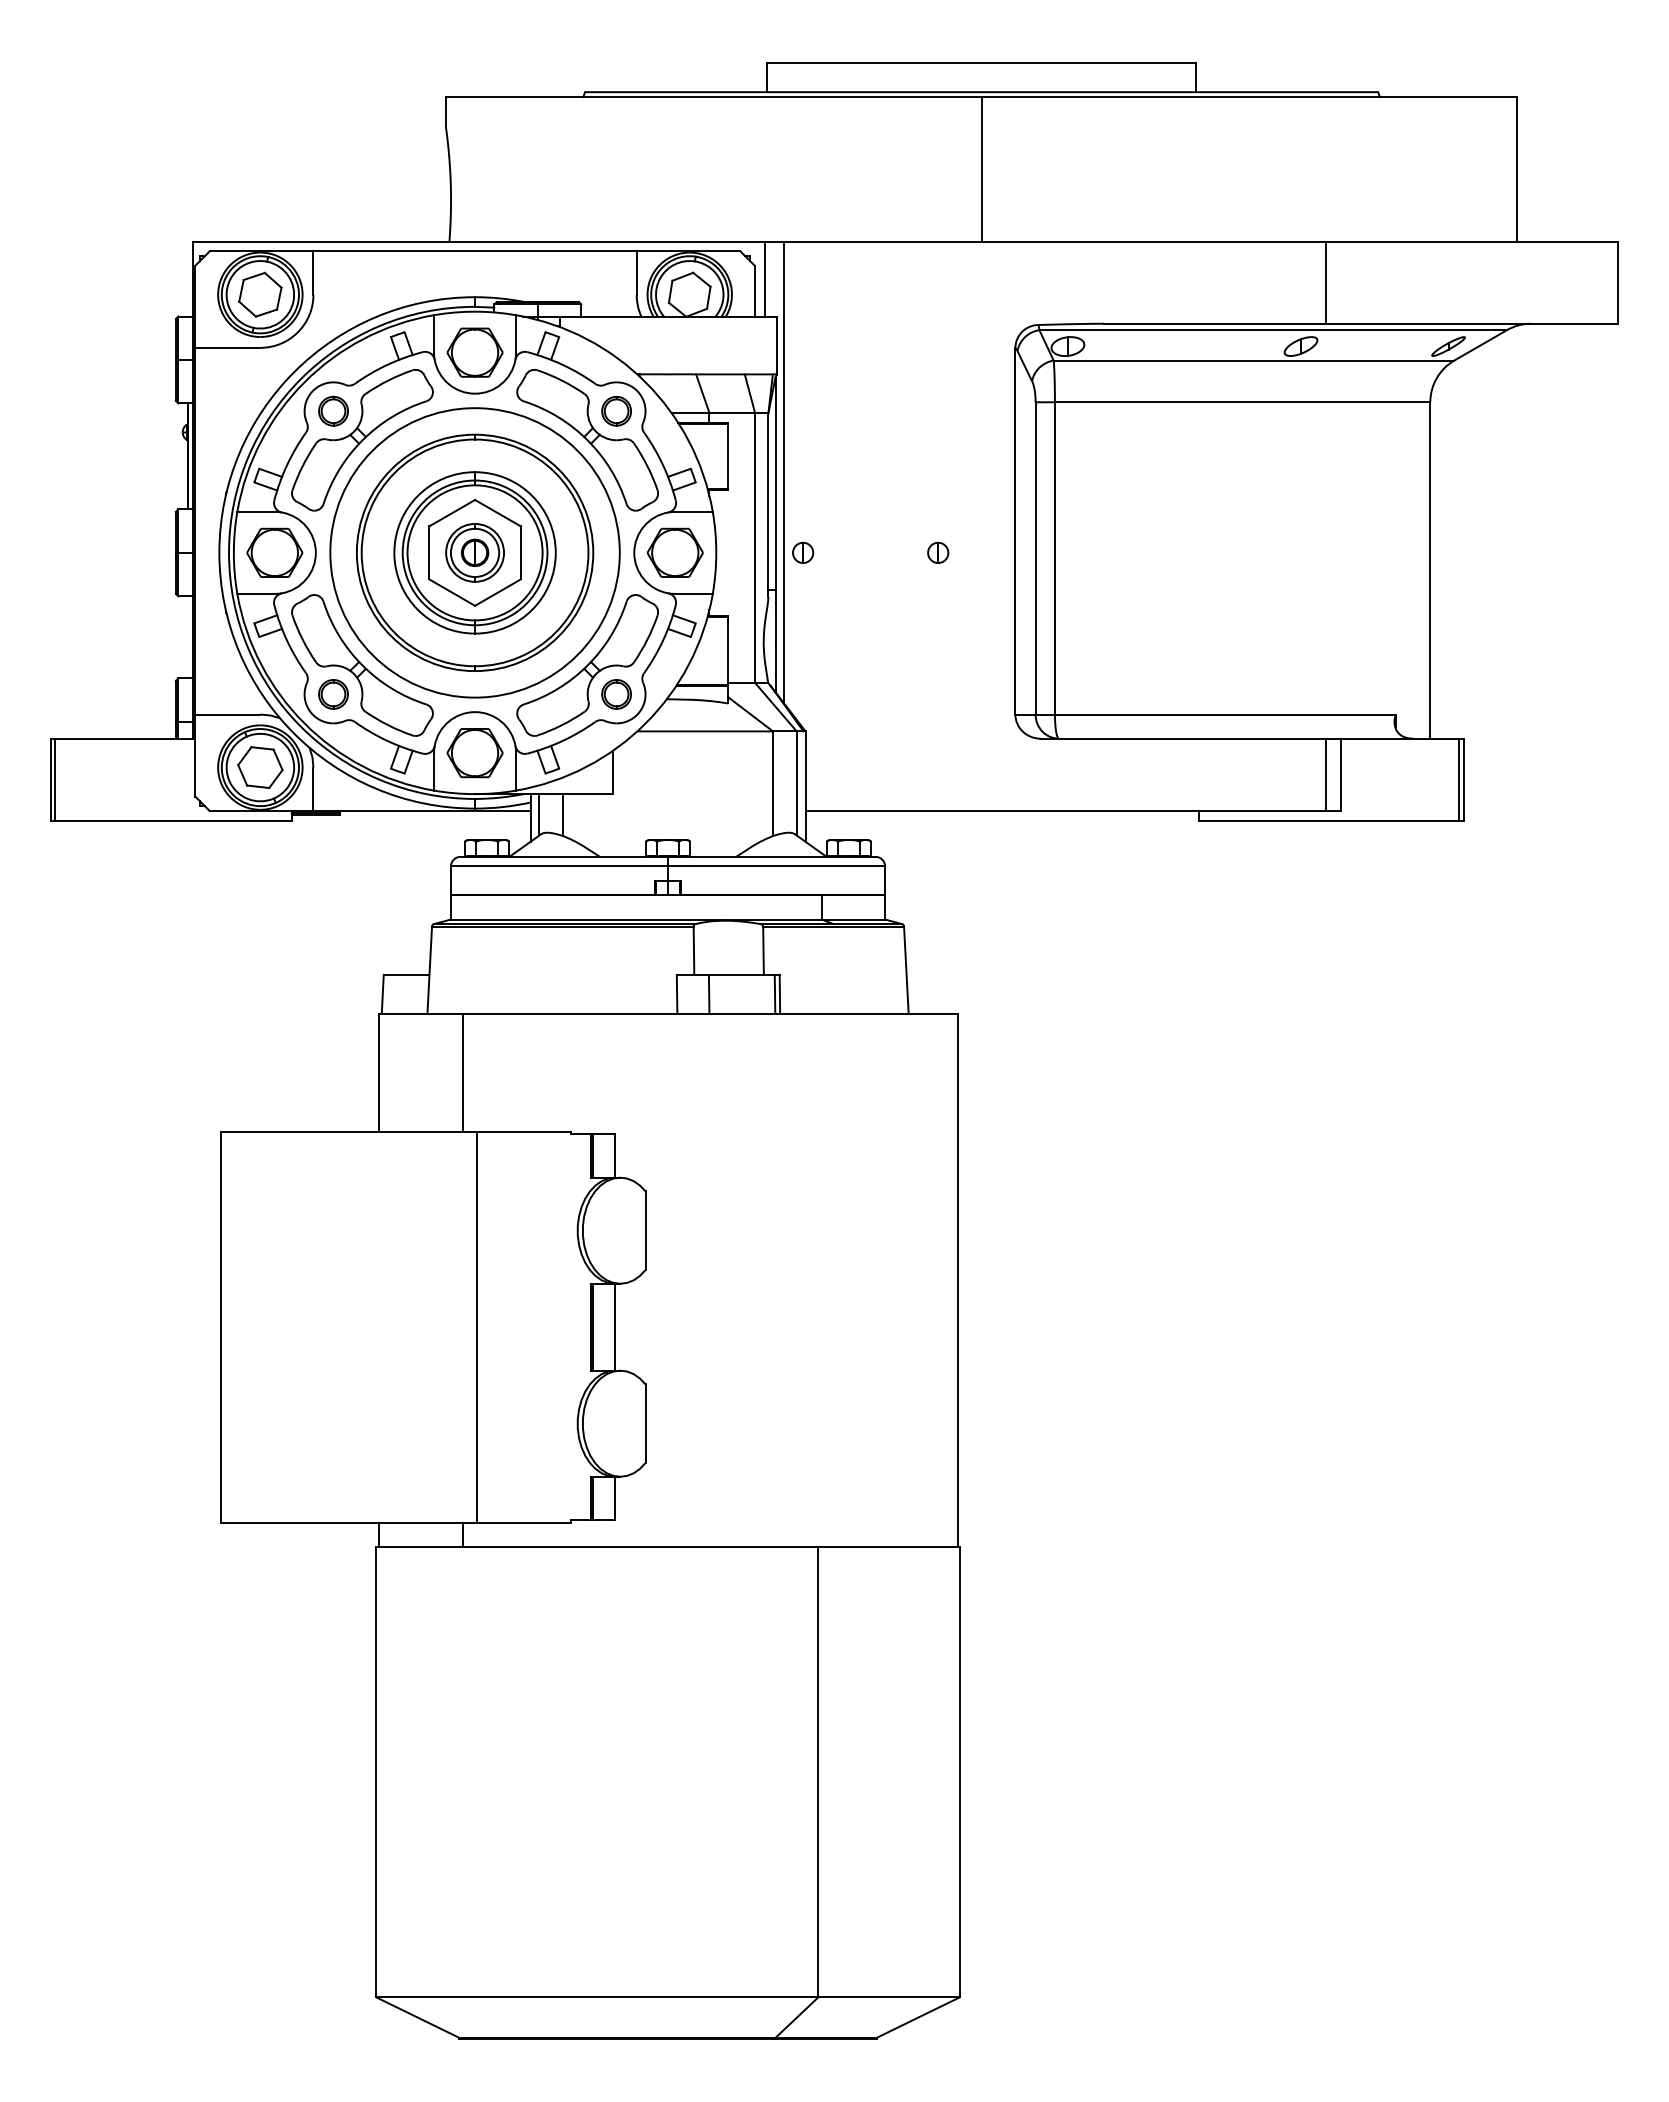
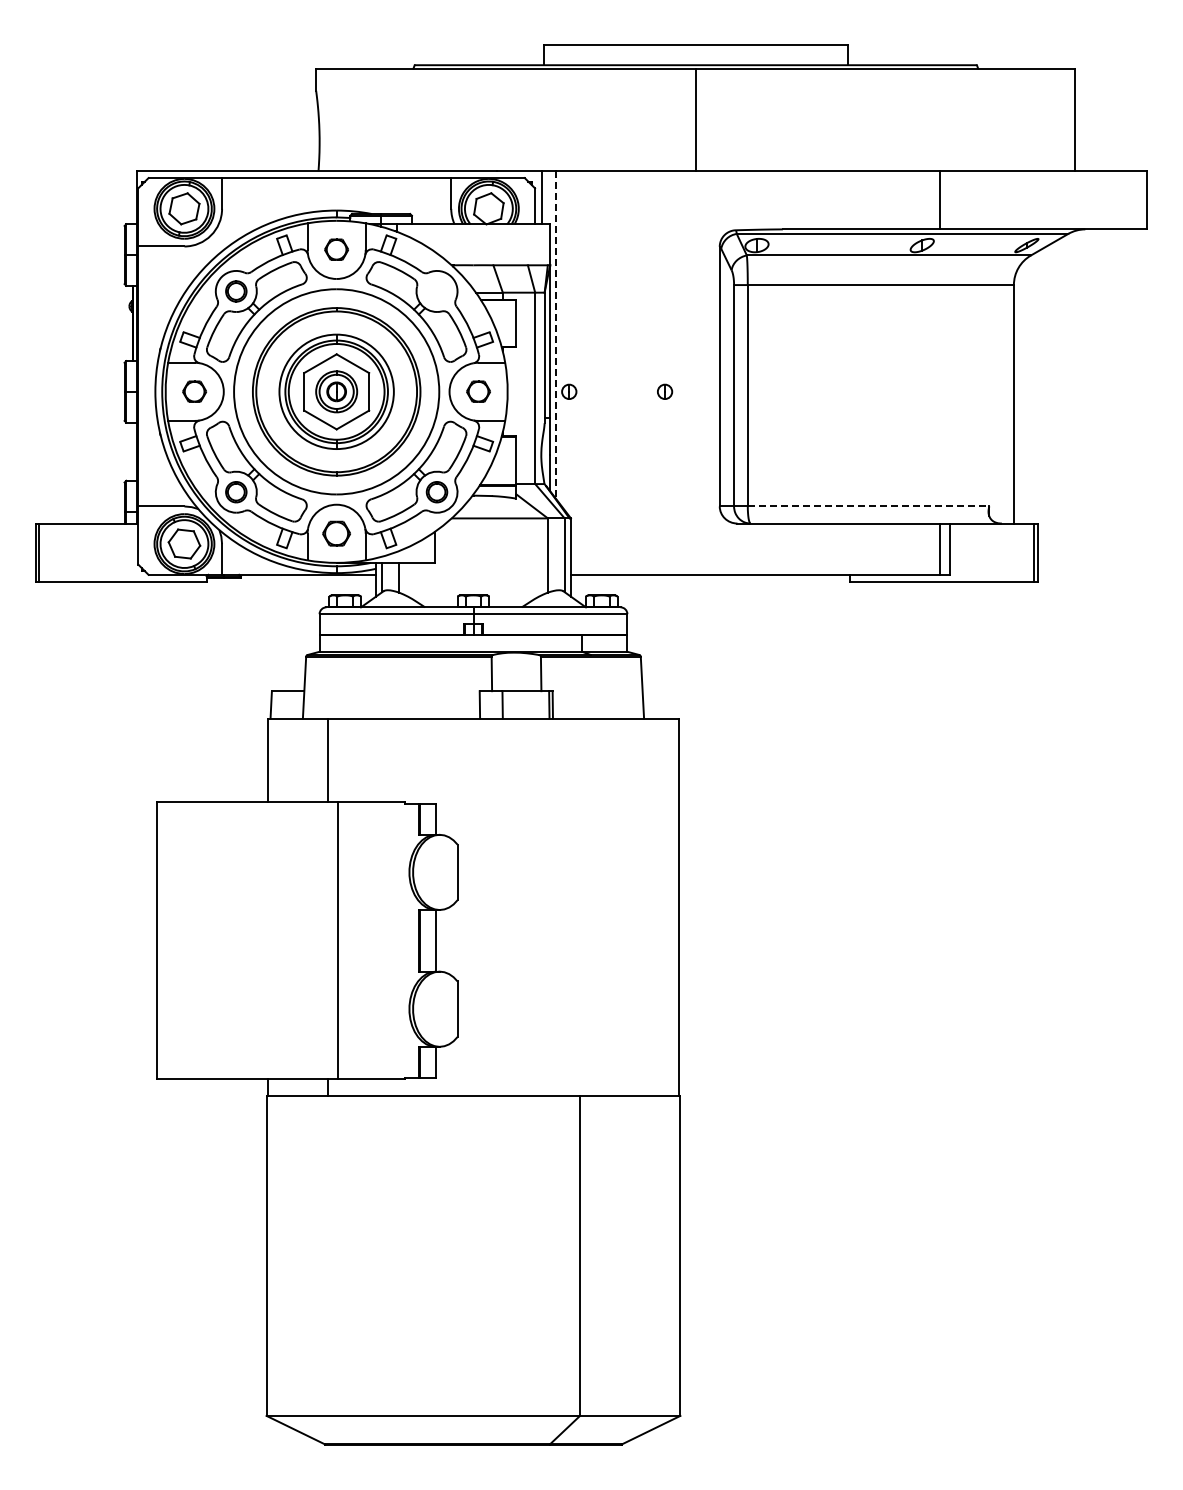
part: (474, 352) -> (336, 249), size x0.6
part: (615, 411) -> (436, 291), removed
line: (783, 471) -> (555, 334), solid -> dashed
part: (274, 552) -> (194, 391), size x0.6
part: (675, 552) -> (478, 391), size x0.6
line: (1225, 714) -> (868, 506), solid -> dashed
part: (474, 752) -> (336, 533), size x0.7

